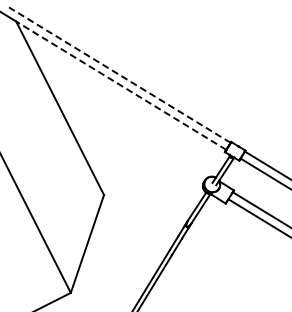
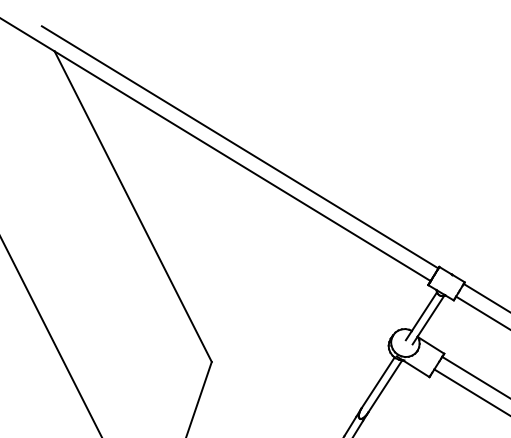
line: (119, 75) -> (239, 147), dashed -> solid
line: (120, 85) -> (241, 165), dashed -> solid

